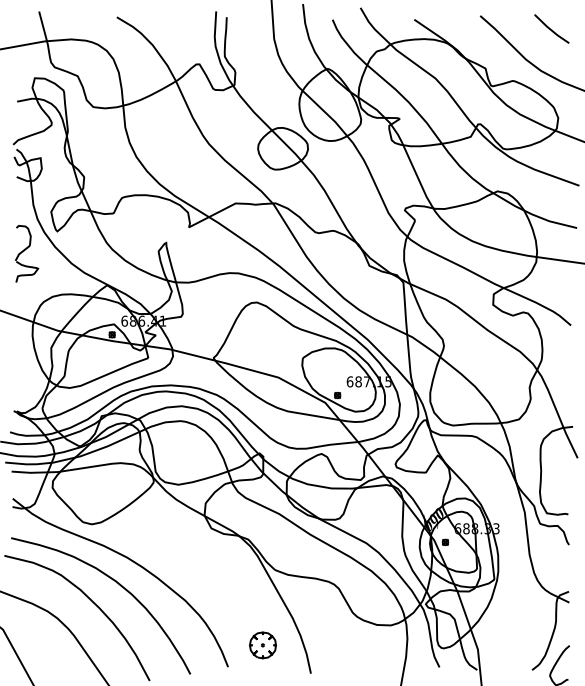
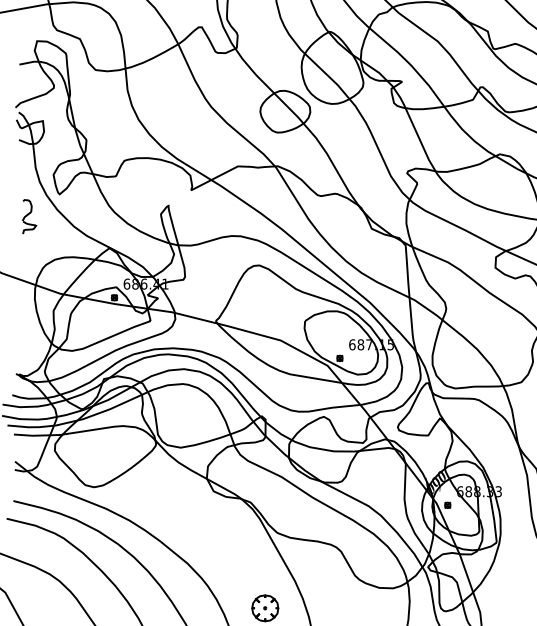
part: (27, 253) -> (29, 216), size x0.6

